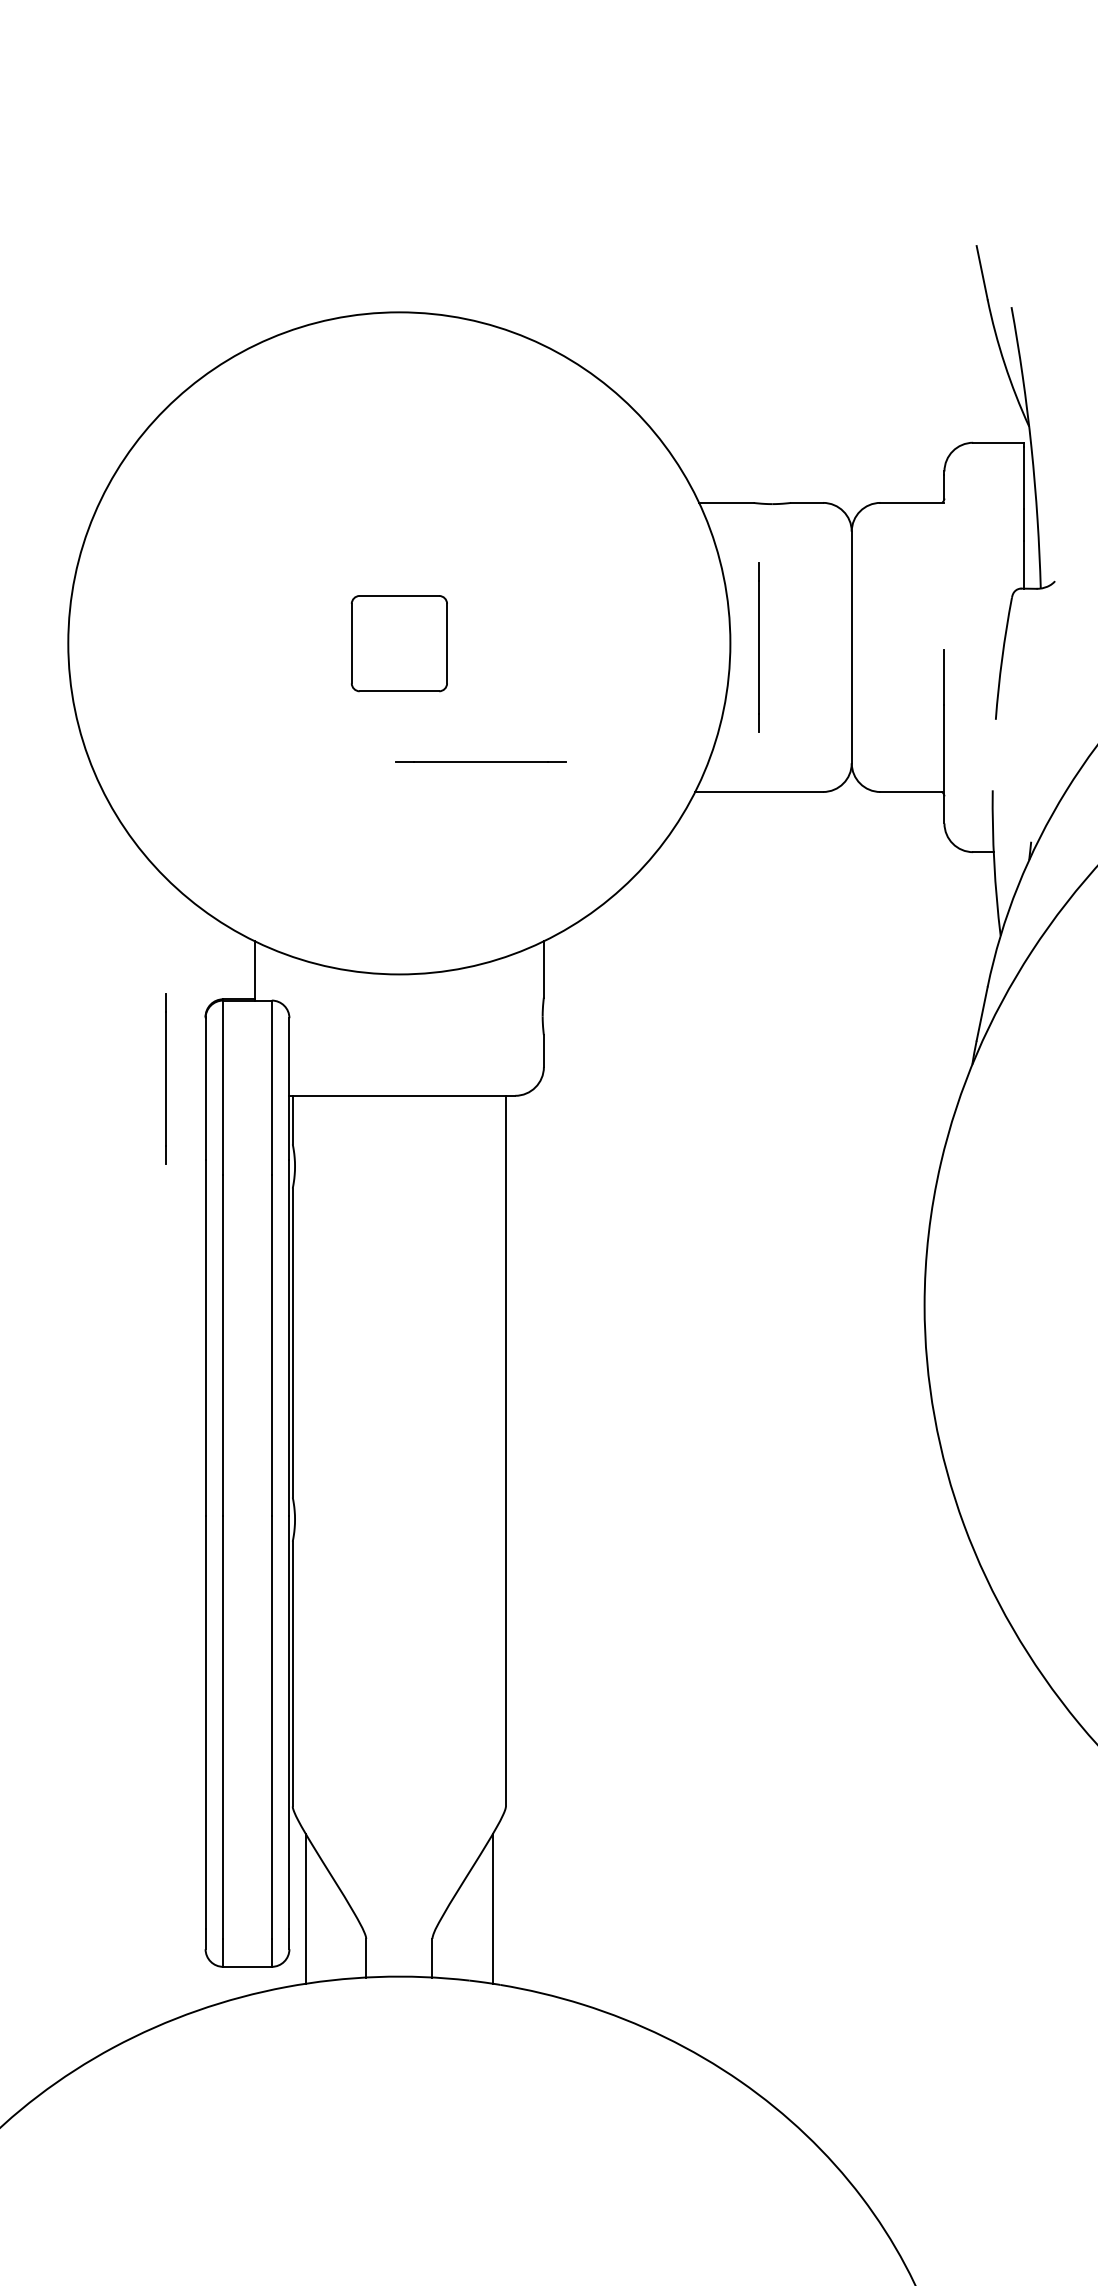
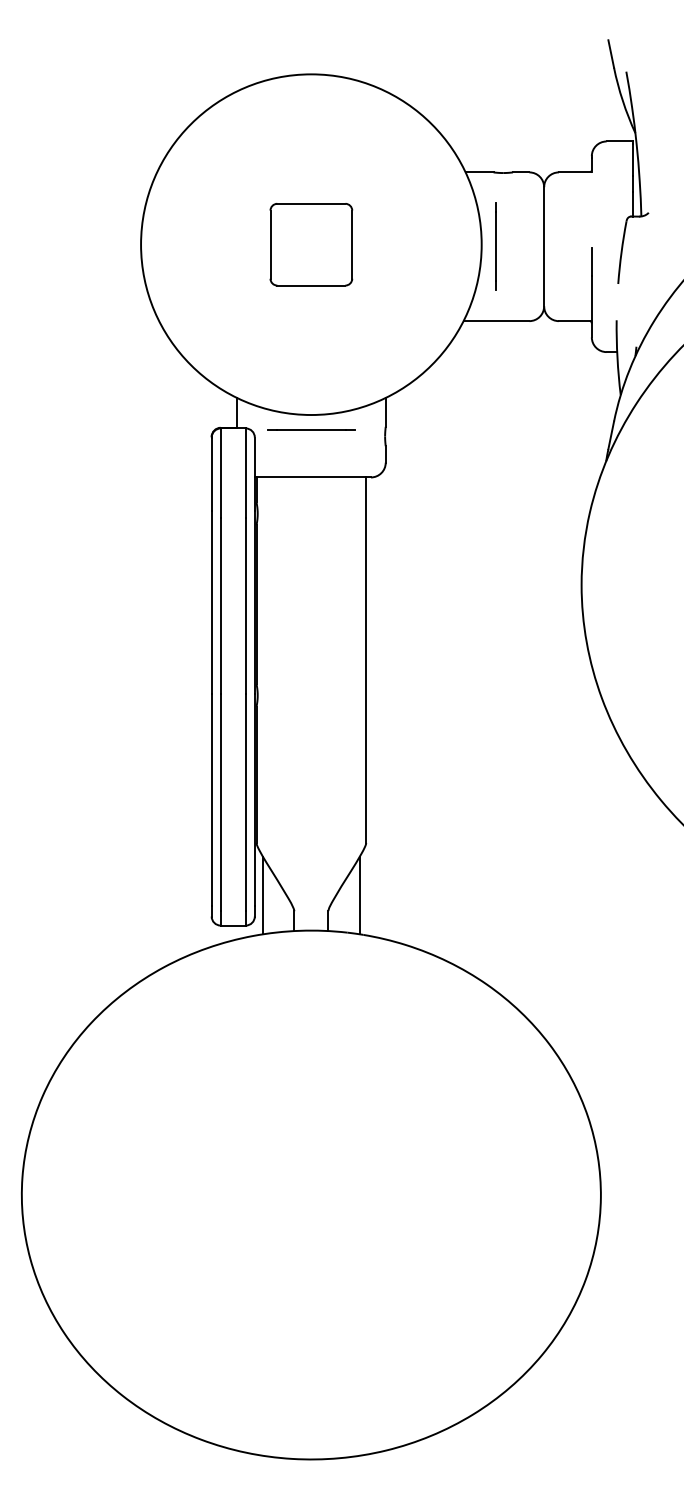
part: (399, 643) -> (311, 244), size x1.67
line: (481, 761) -> (311, 429), moved
line: (164, 1078) -> (190, 468), removed

